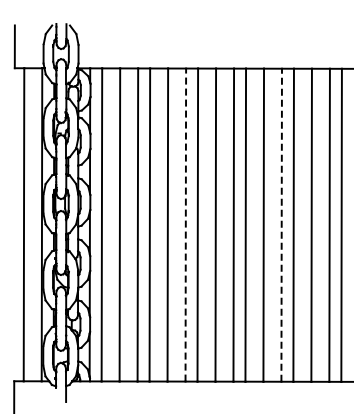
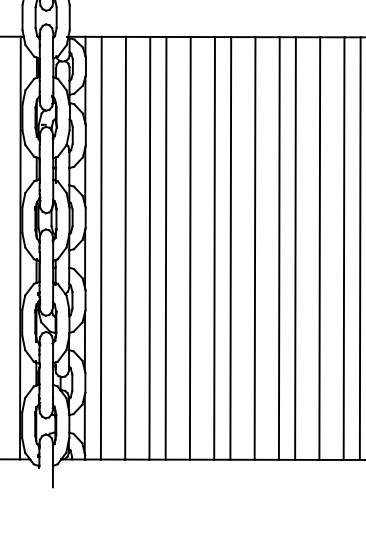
line: (185, 225) -> (214, 249), dashed -> solid
line: (281, 225) -> (343, 249), dashed -> solid

